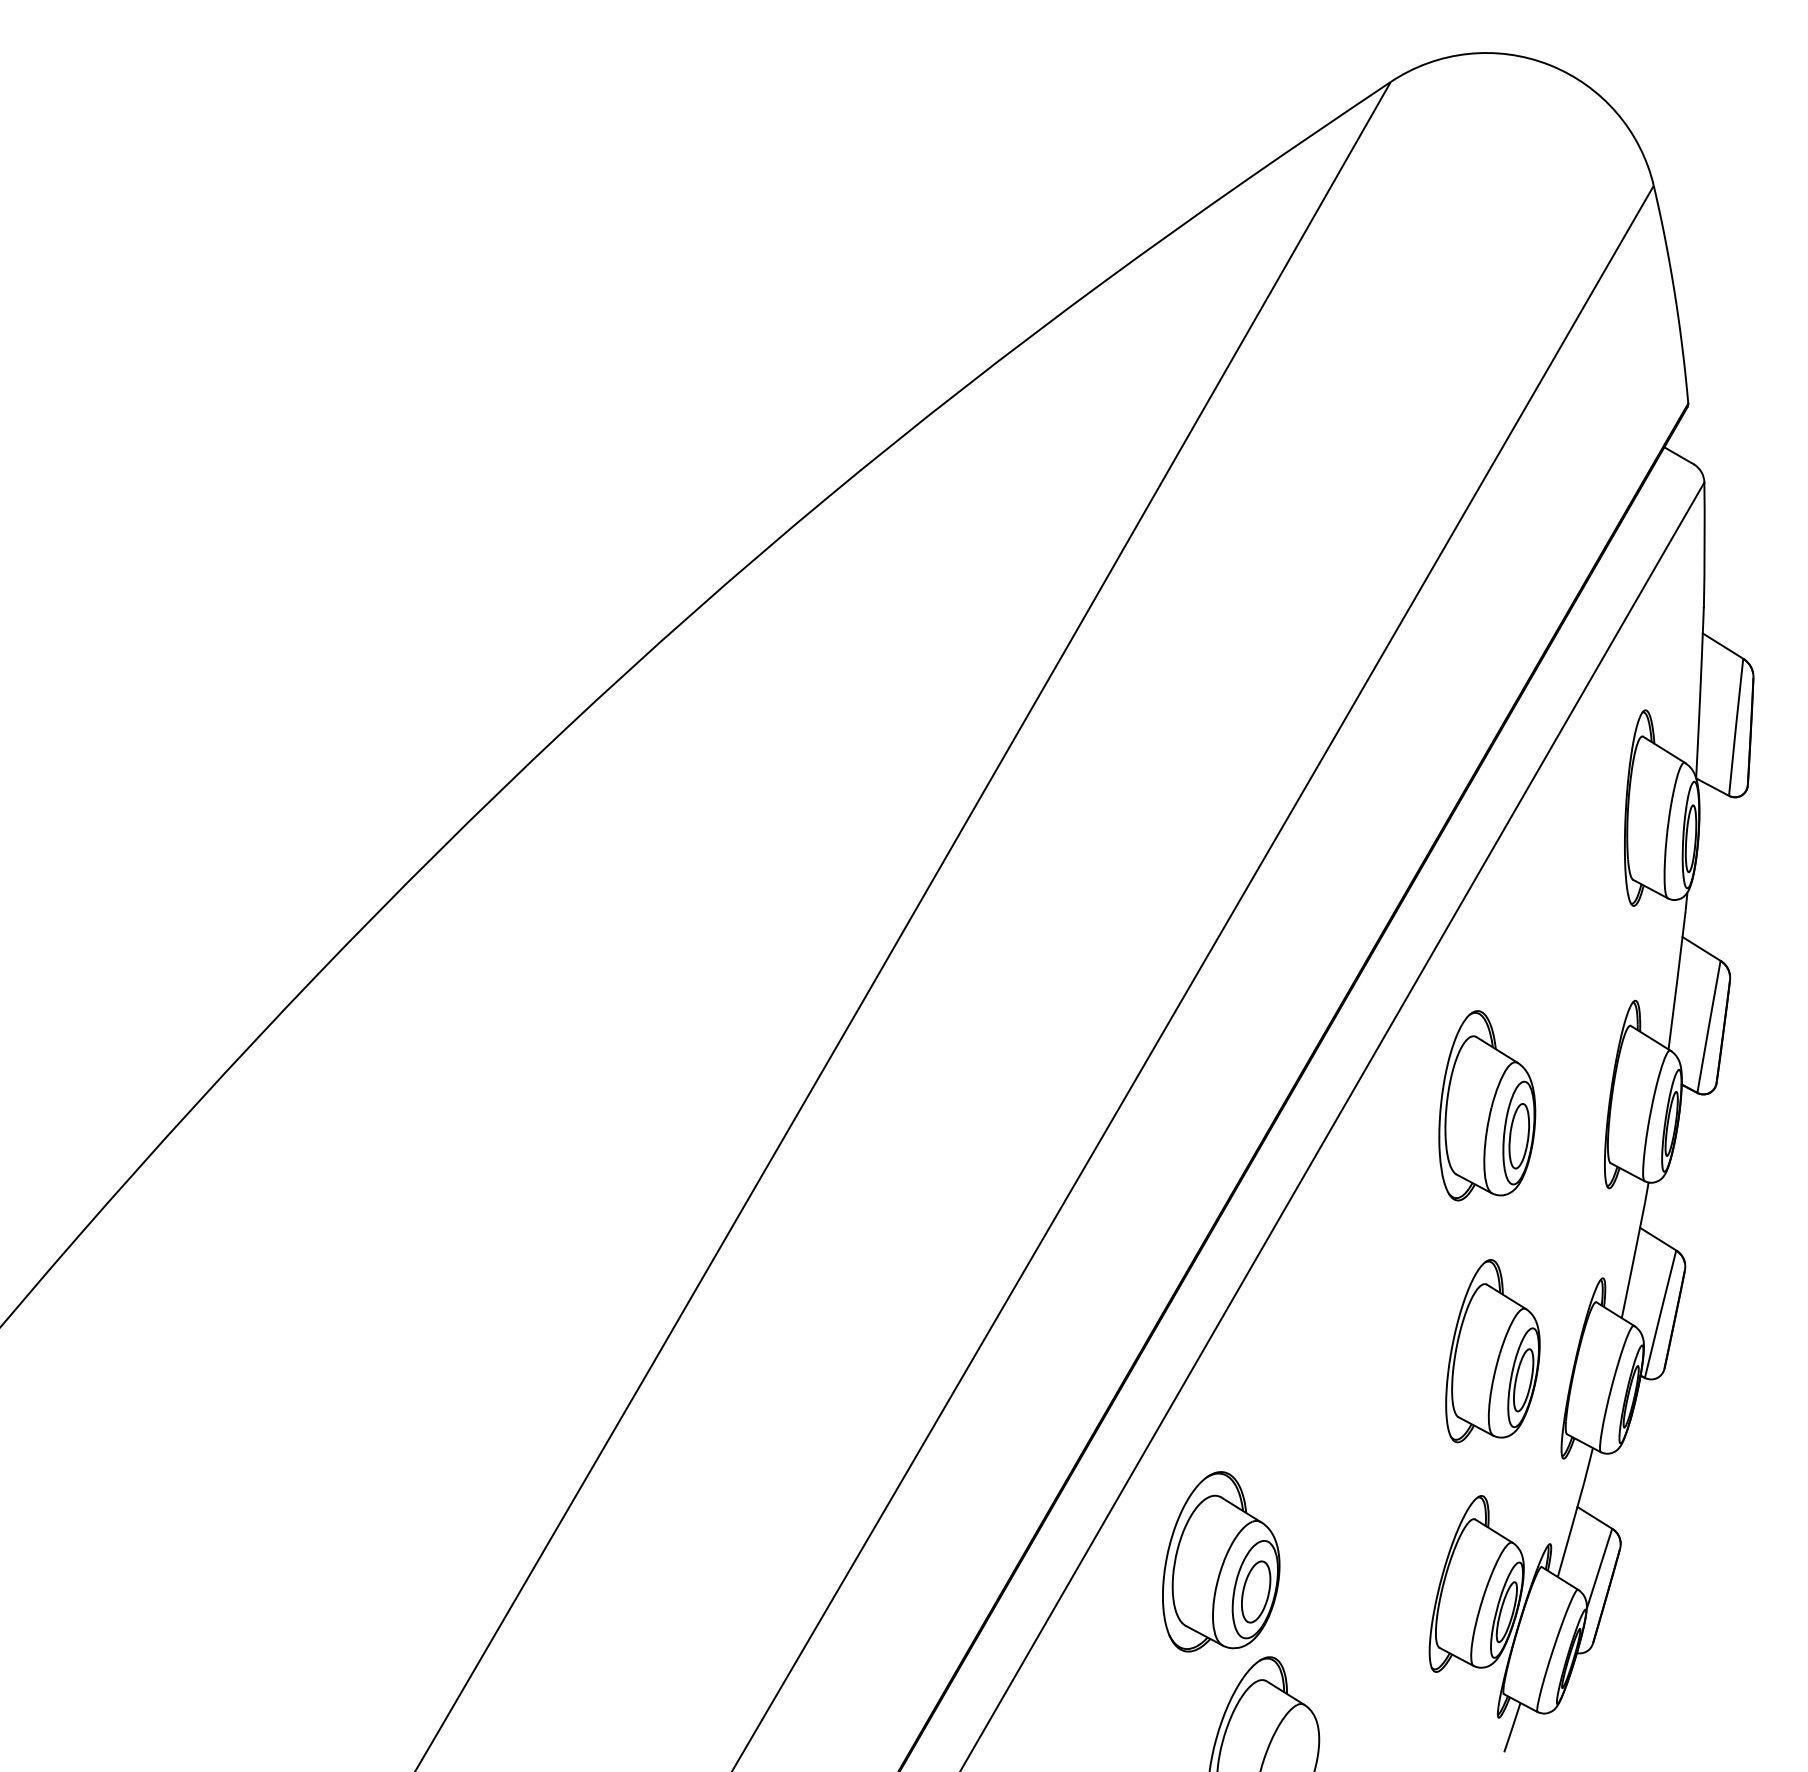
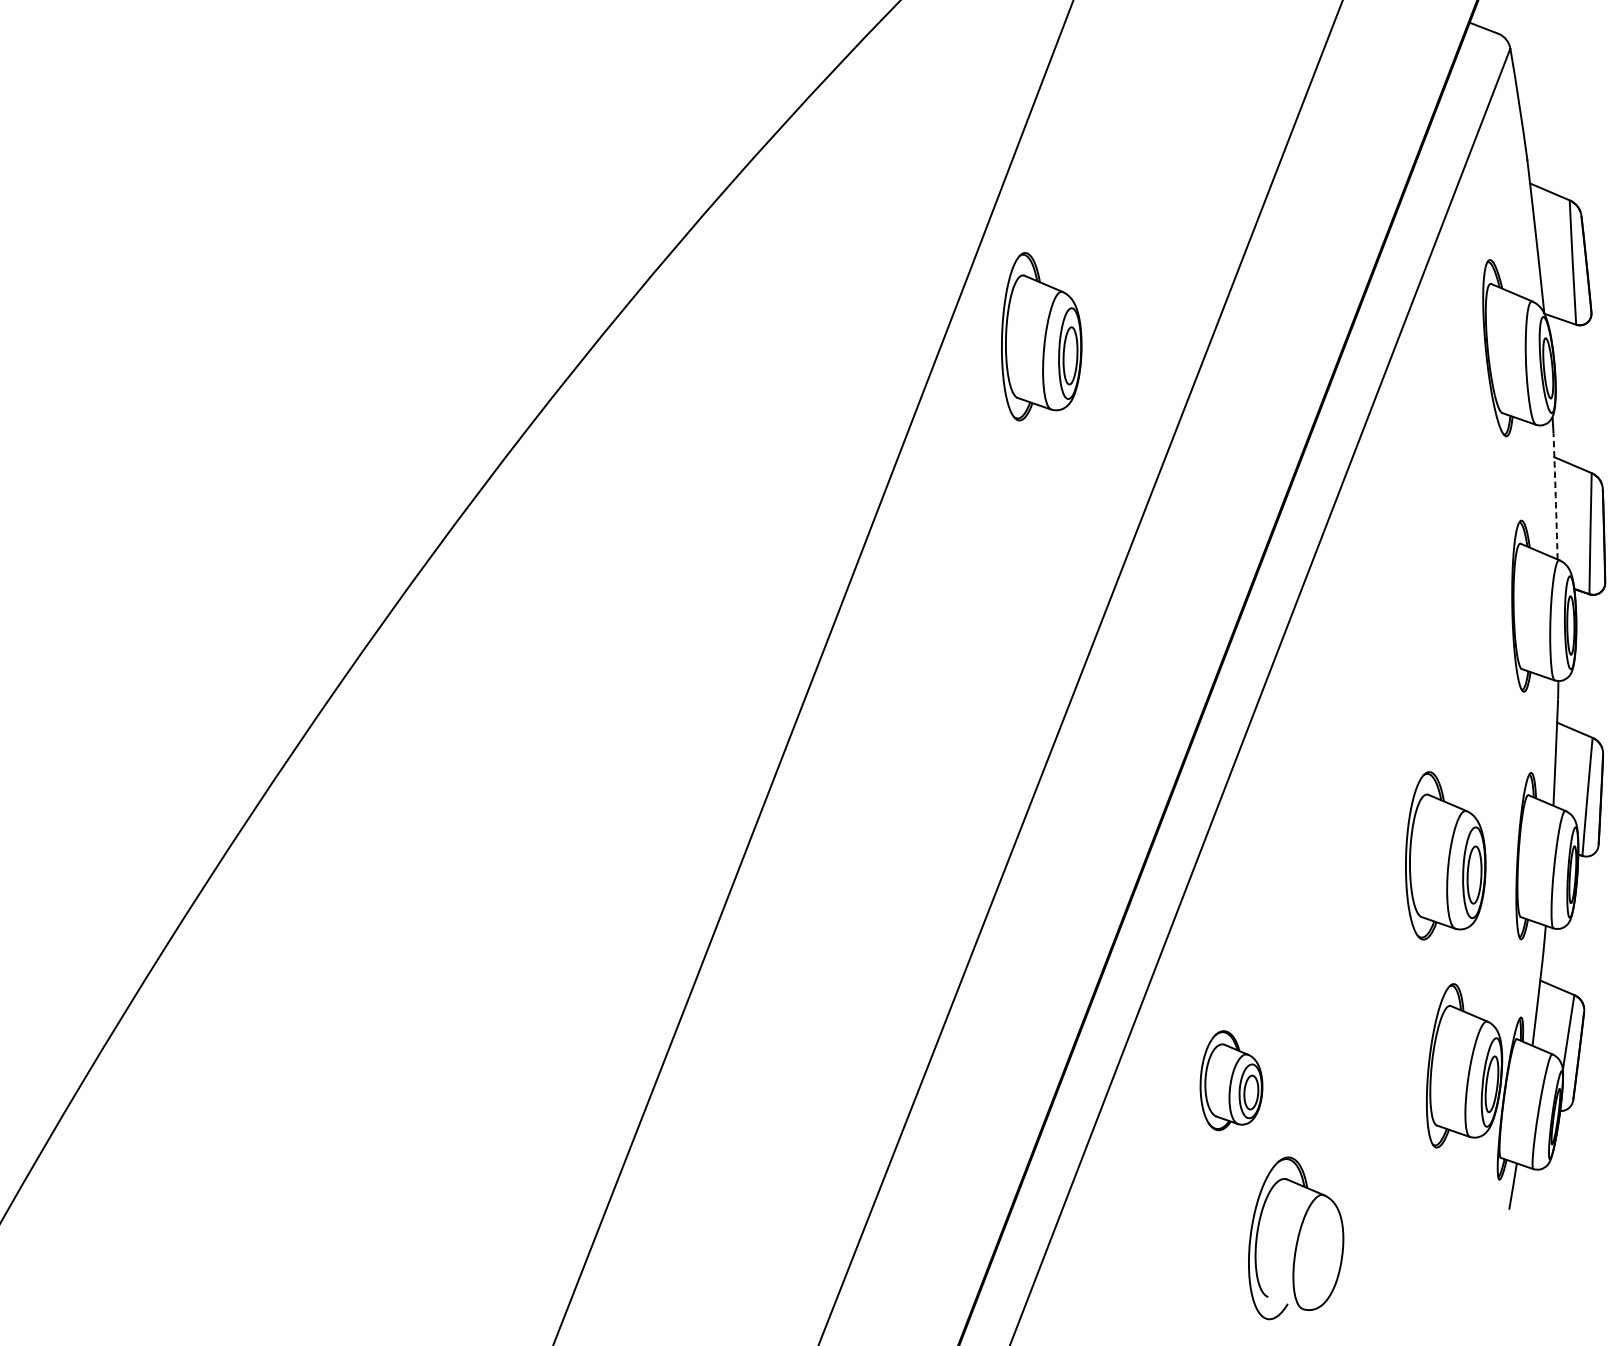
part: (1139, 714) -> (1038, 334), added
arc: (1677, 980) -> (1555, 496), solid -> dashed
part: (1487, 1105) -> (1403, 634), removed
part: (1221, 1561) -> (1230, 1078), size x0.6

